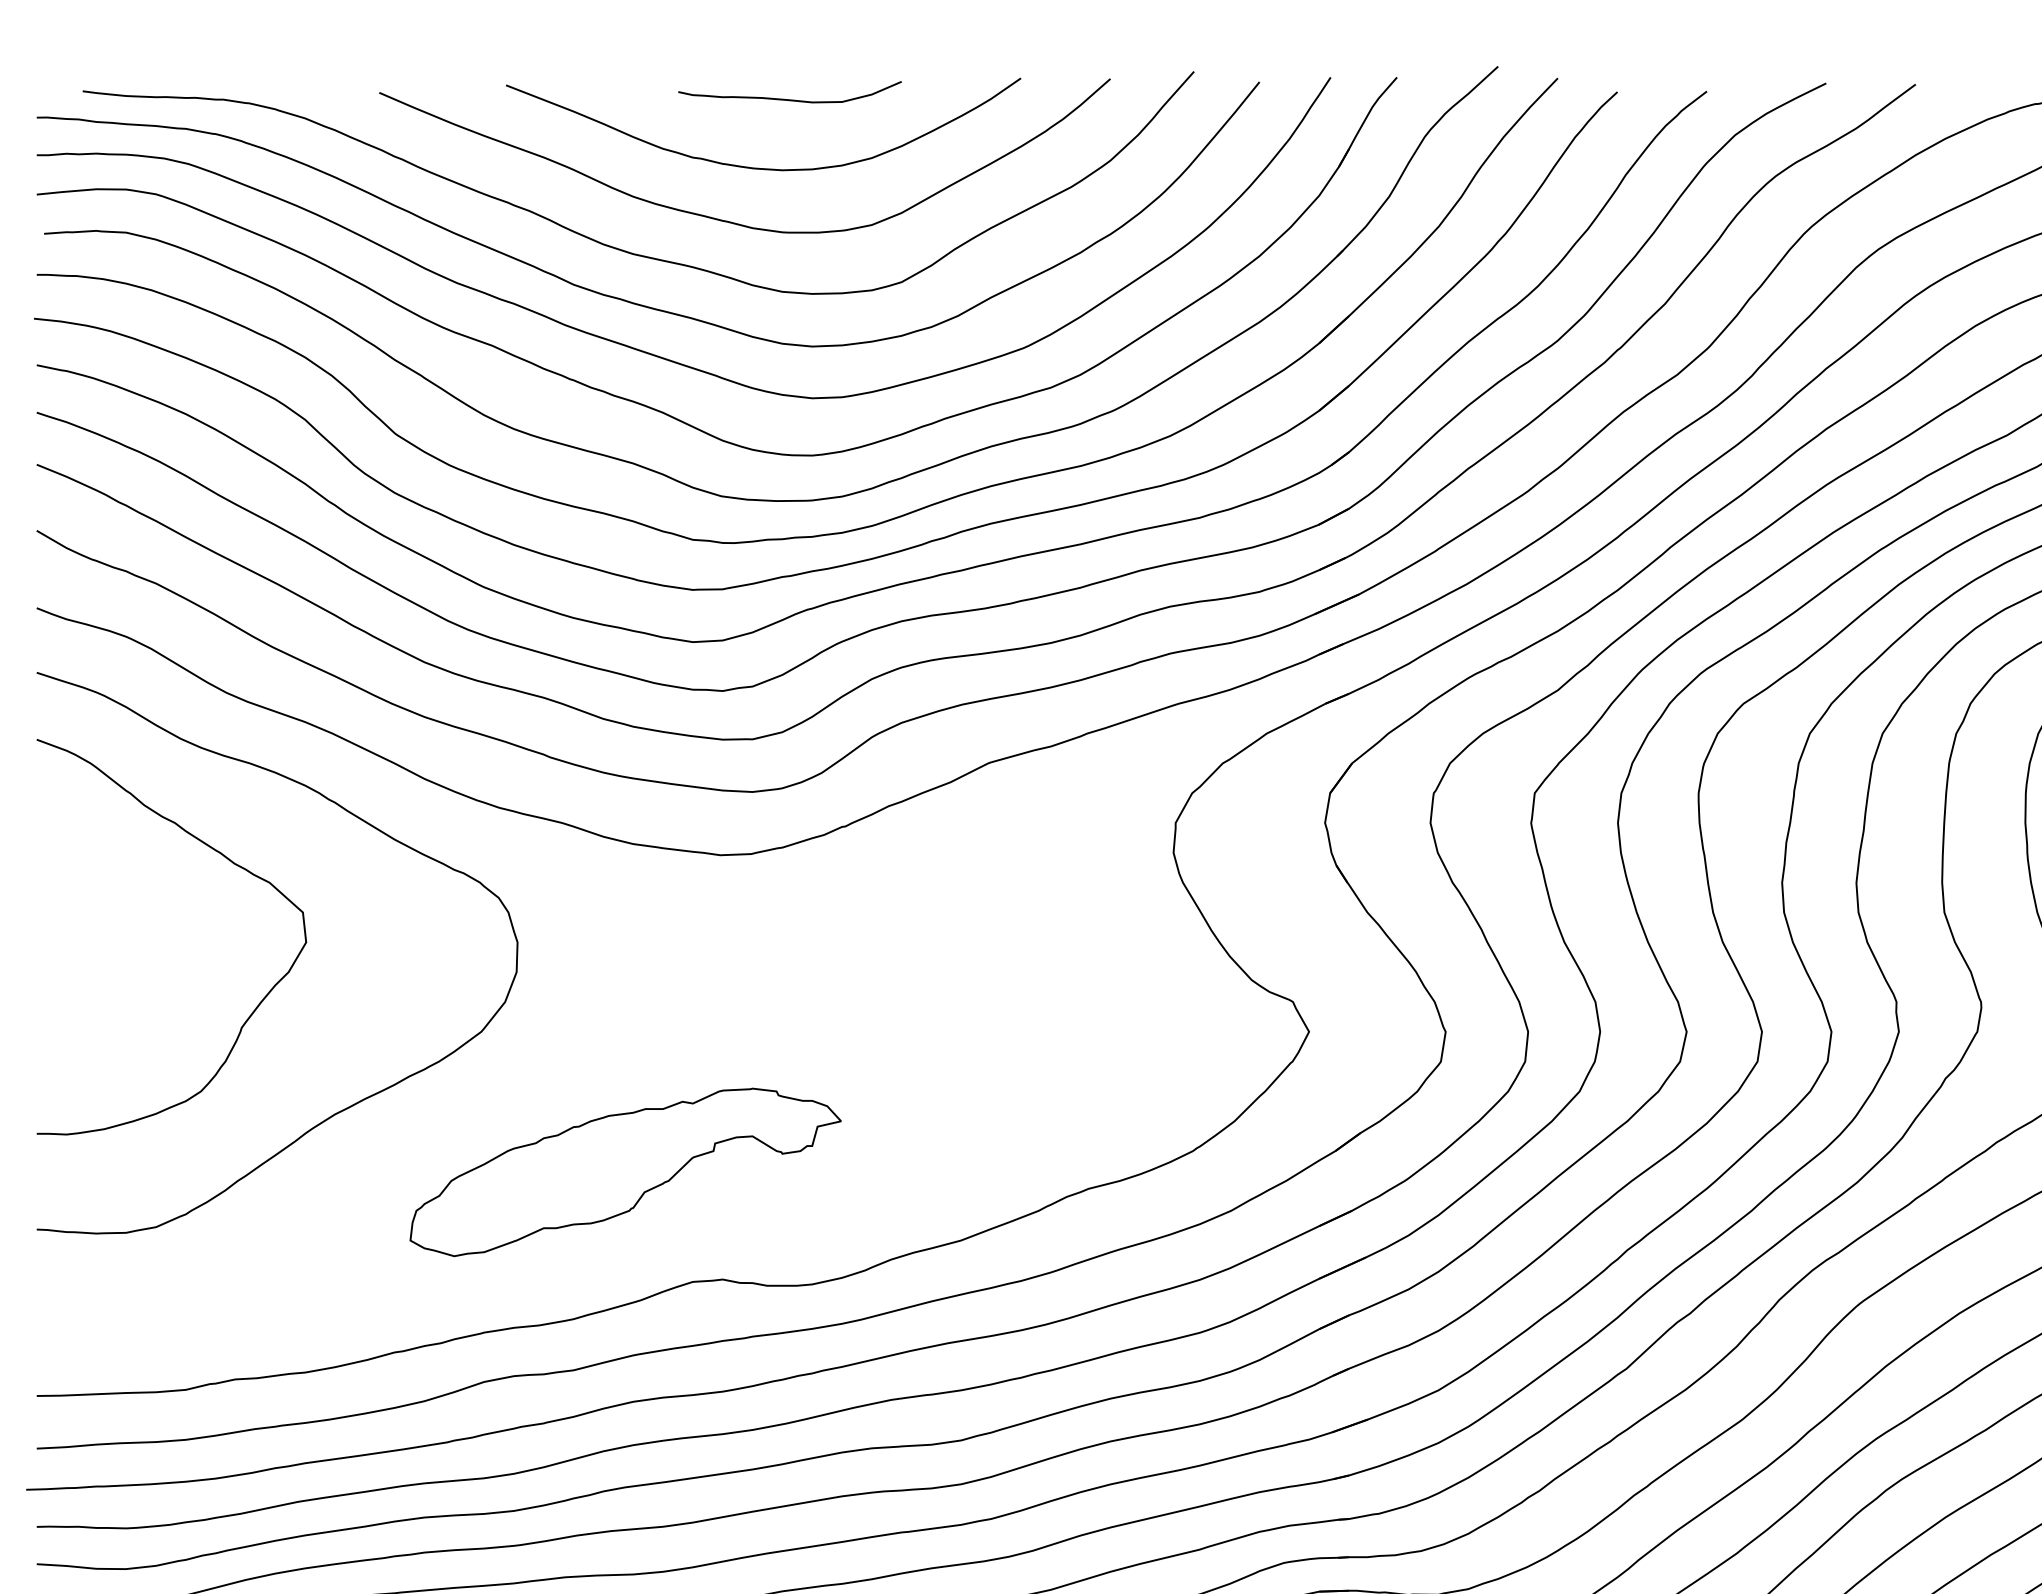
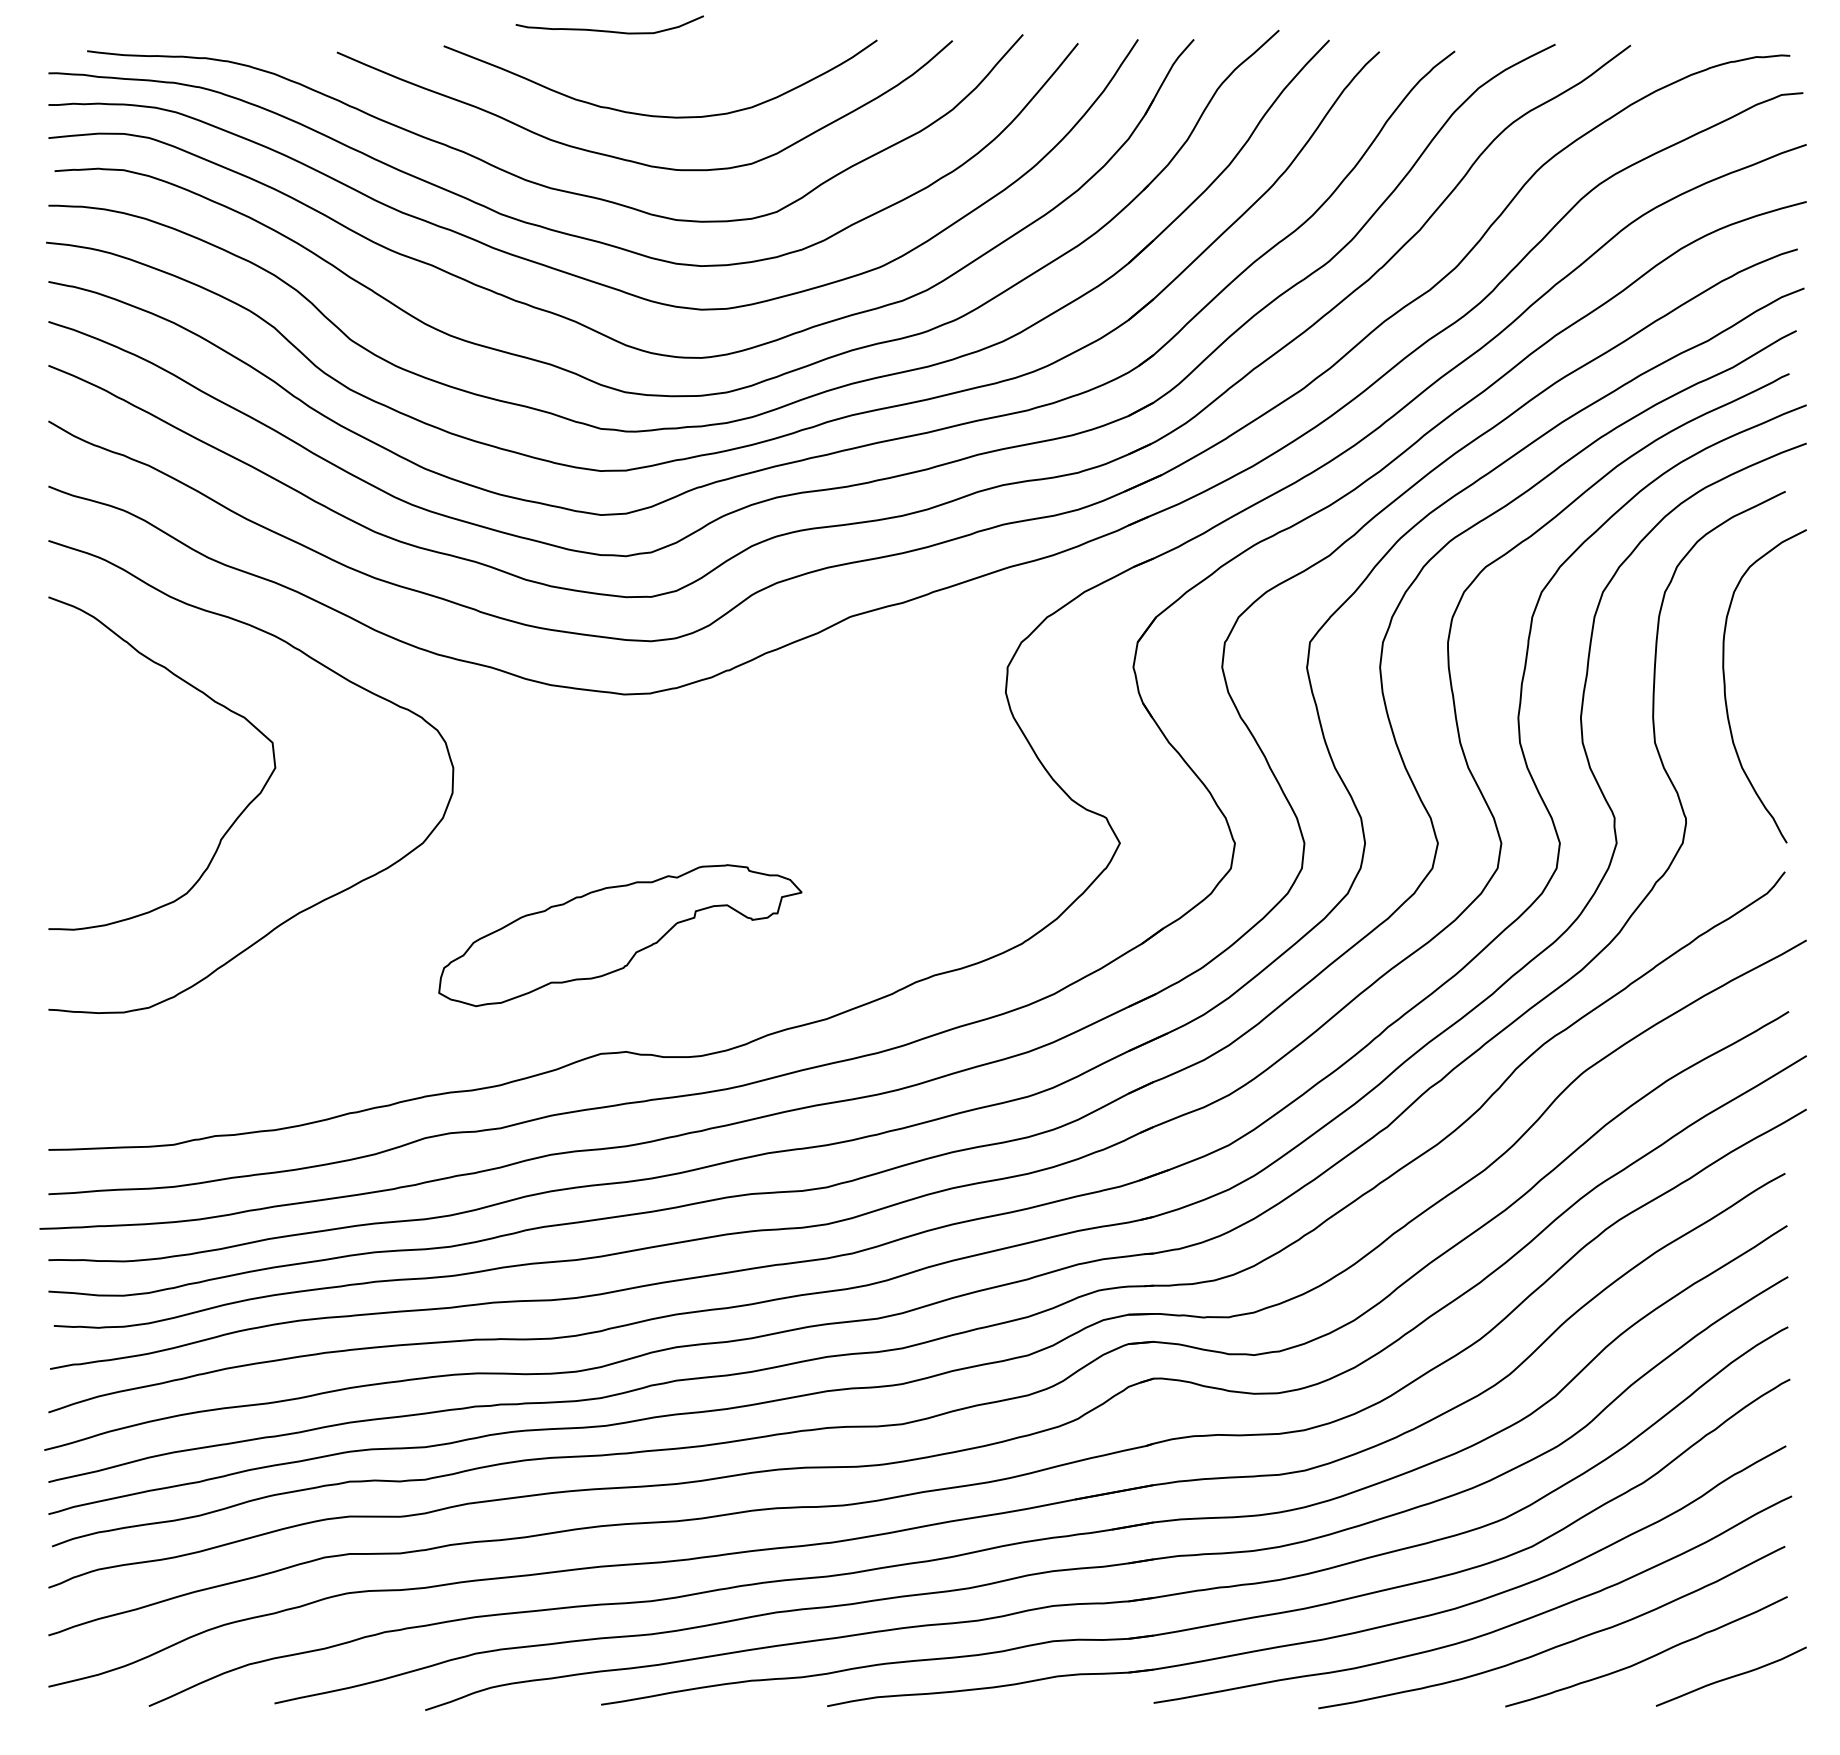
curve: (789, 98) -> (609, 30), moved
part: (625, 1172) -> (620, 935), moved

